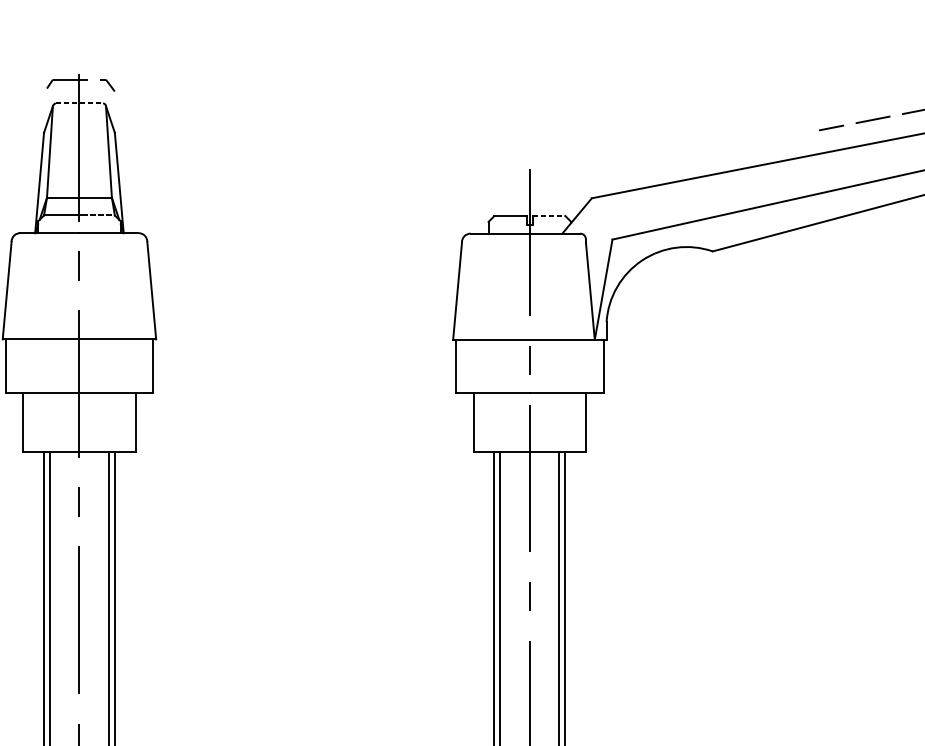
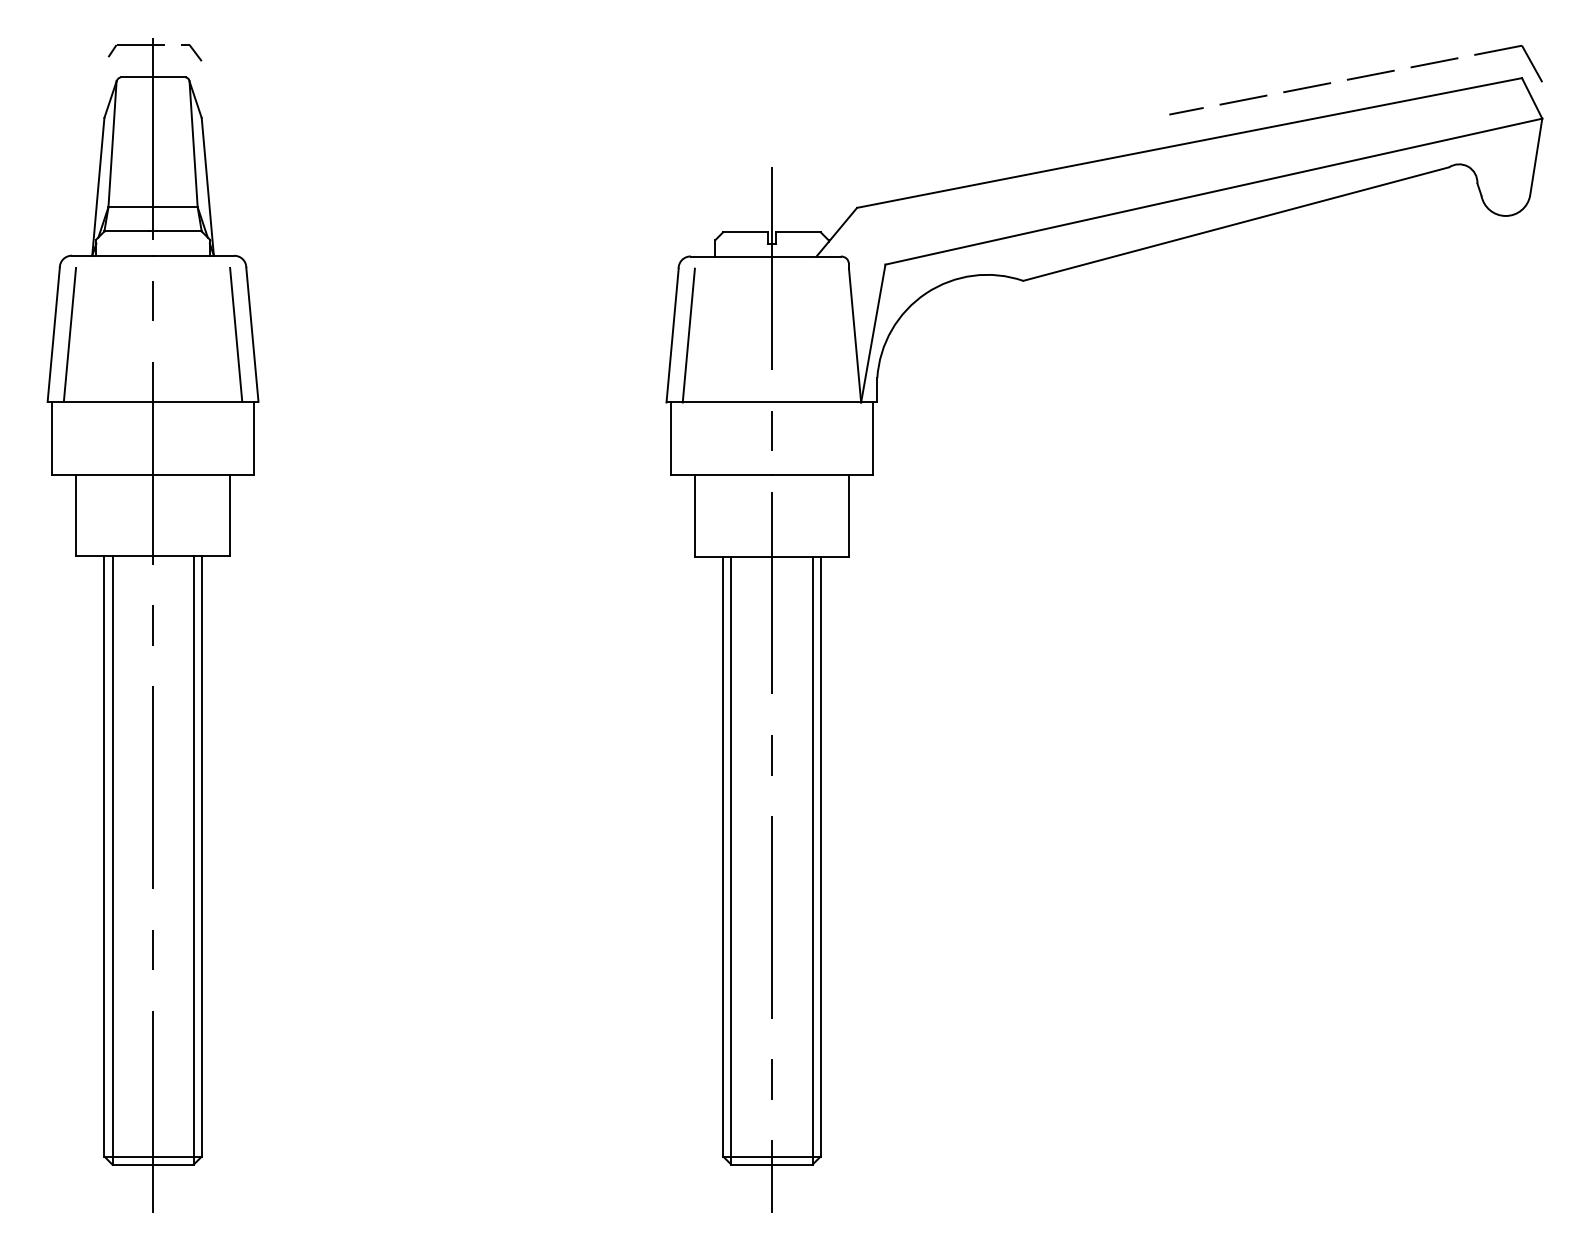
line: (79, 103) -> (153, 77), dashed -> solid
line: (98, 215) -> (179, 231), dashed -> solid
line: (549, 216) -> (798, 232), dashed -> solid
line: (18, 290) -> (69, 334), added
line: (140, 290) -> (236, 334), added
line: (469, 291) -> (688, 335), added

